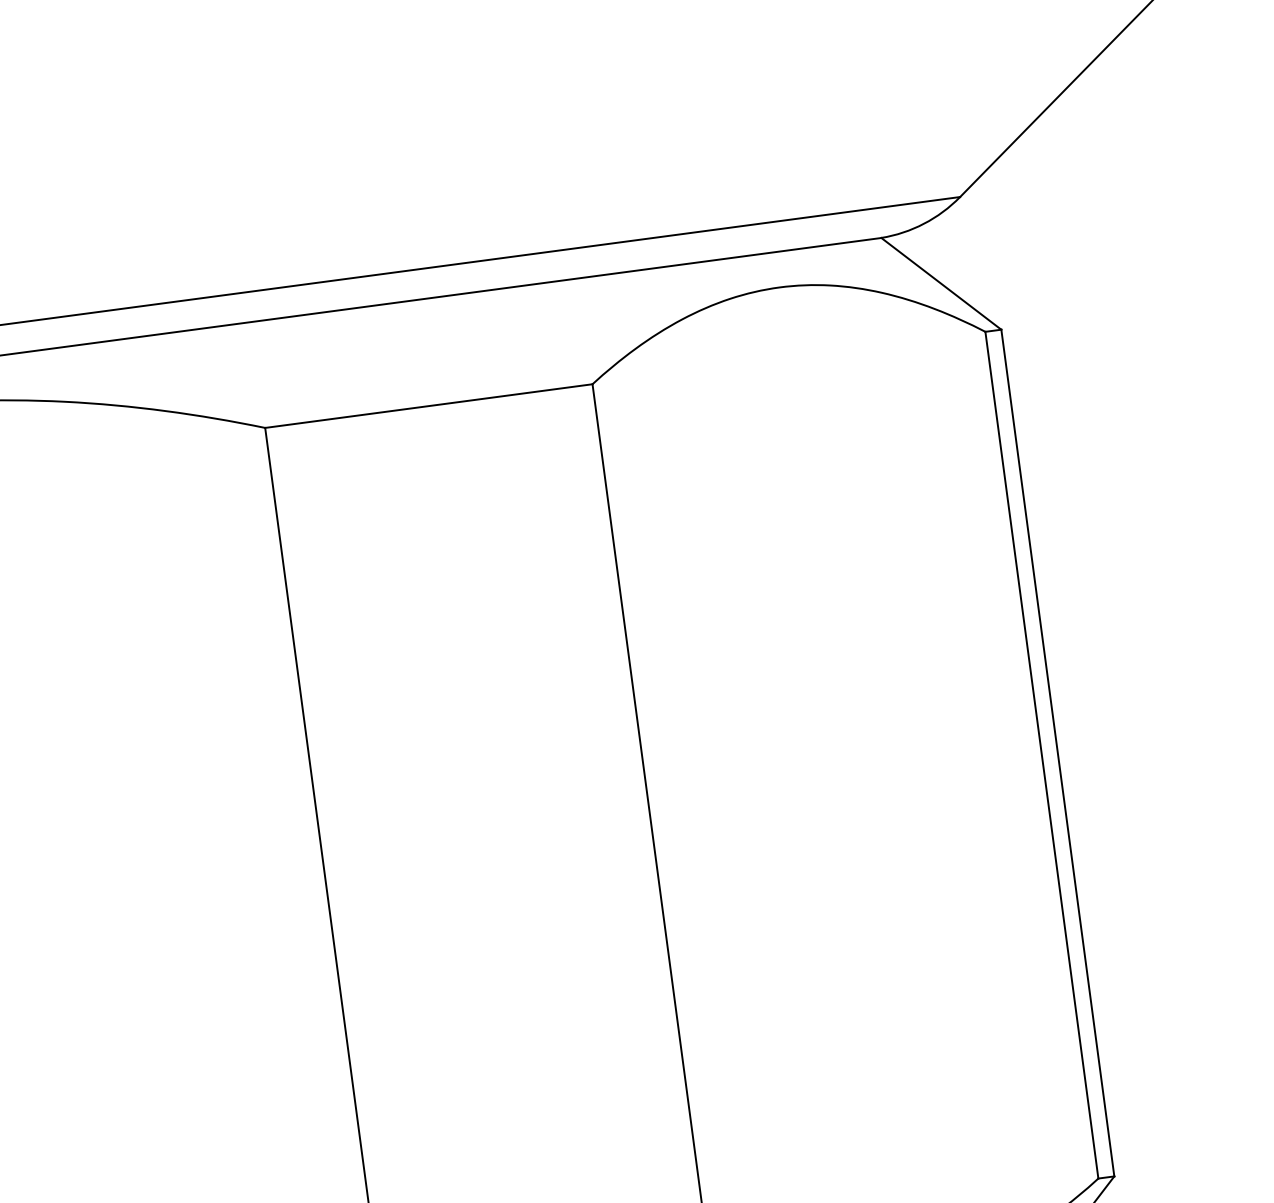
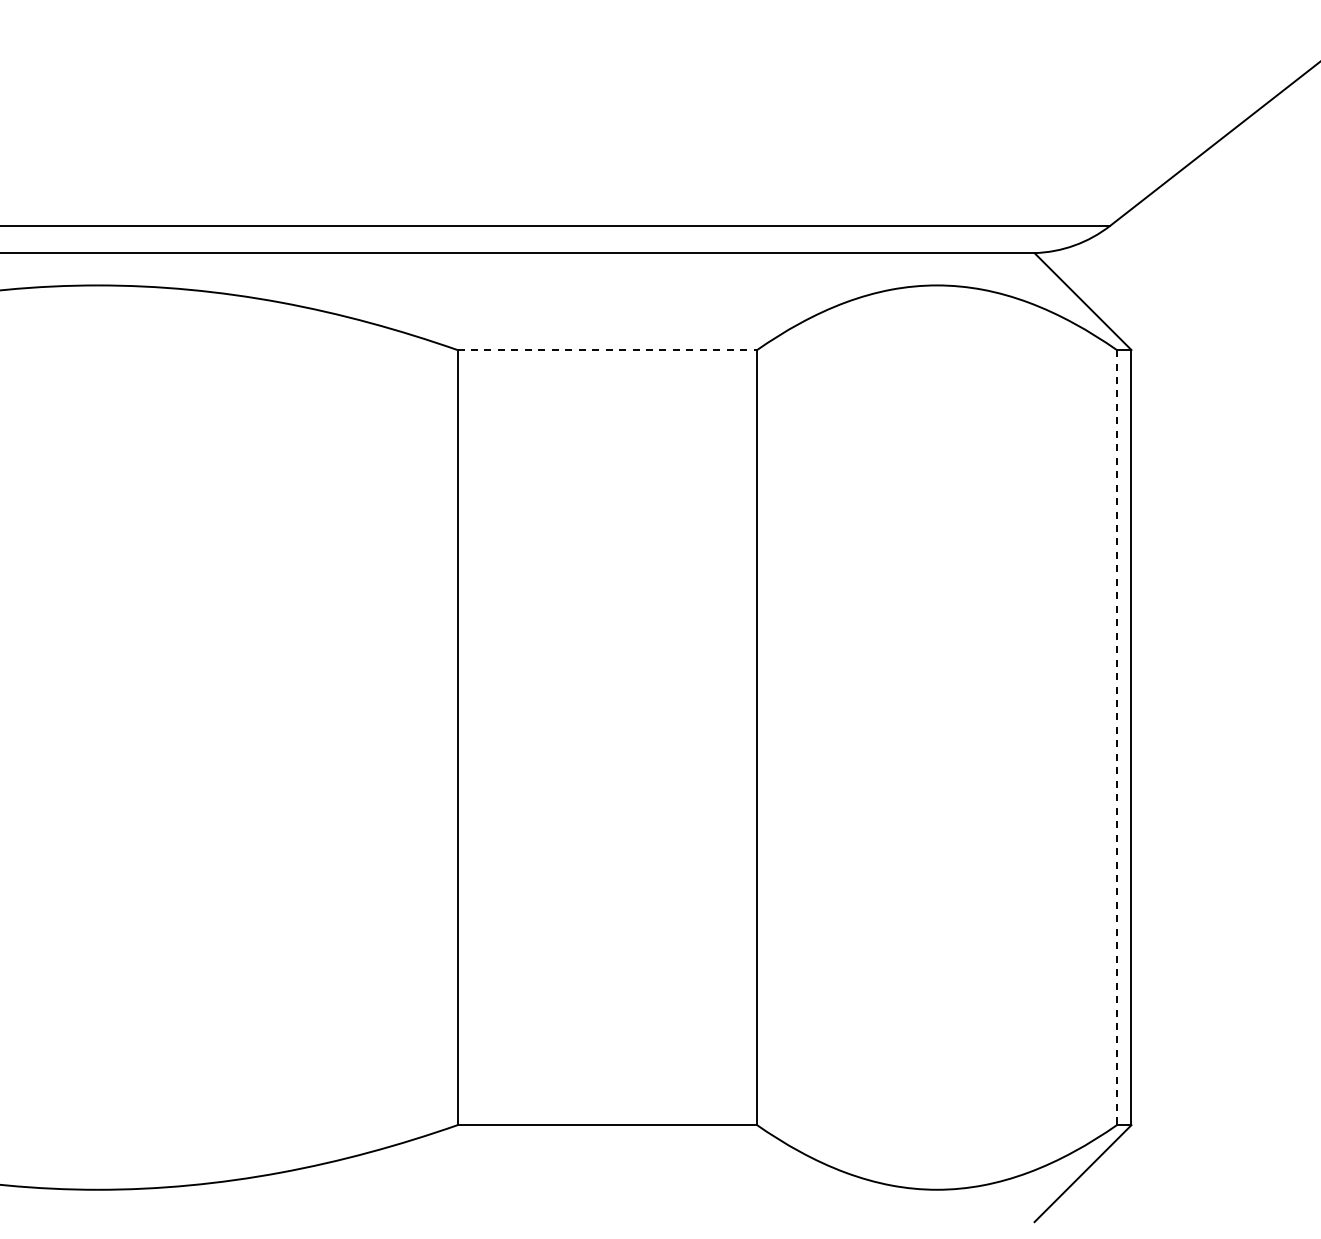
line: (429, 406) -> (607, 350), solid -> dashed
line: (1041, 755) -> (1116, 737), solid -> dashed

